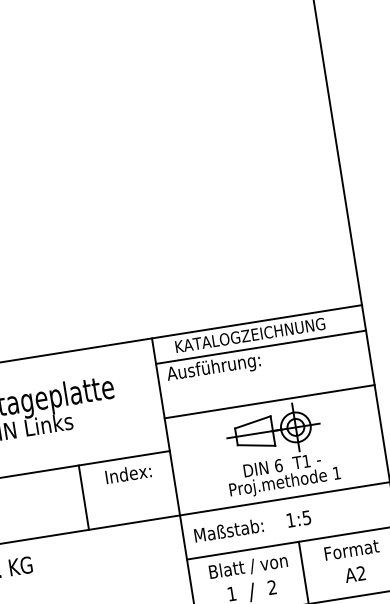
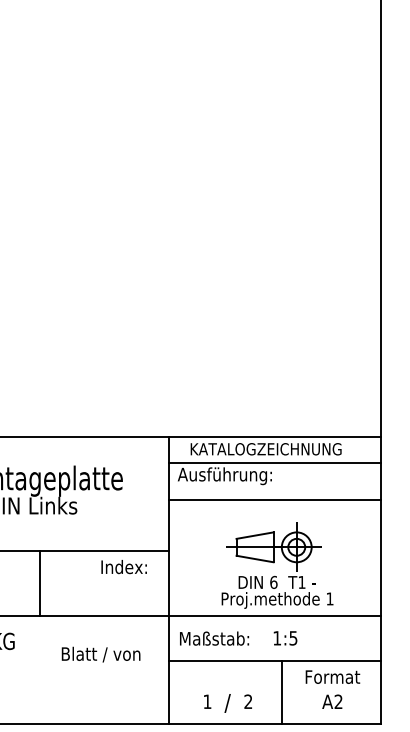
line: (269, 401) -> (274, 499), moved
line: (83, 497) -> (40, 583), moved
text: (247, 566) -> (100, 654), moved

